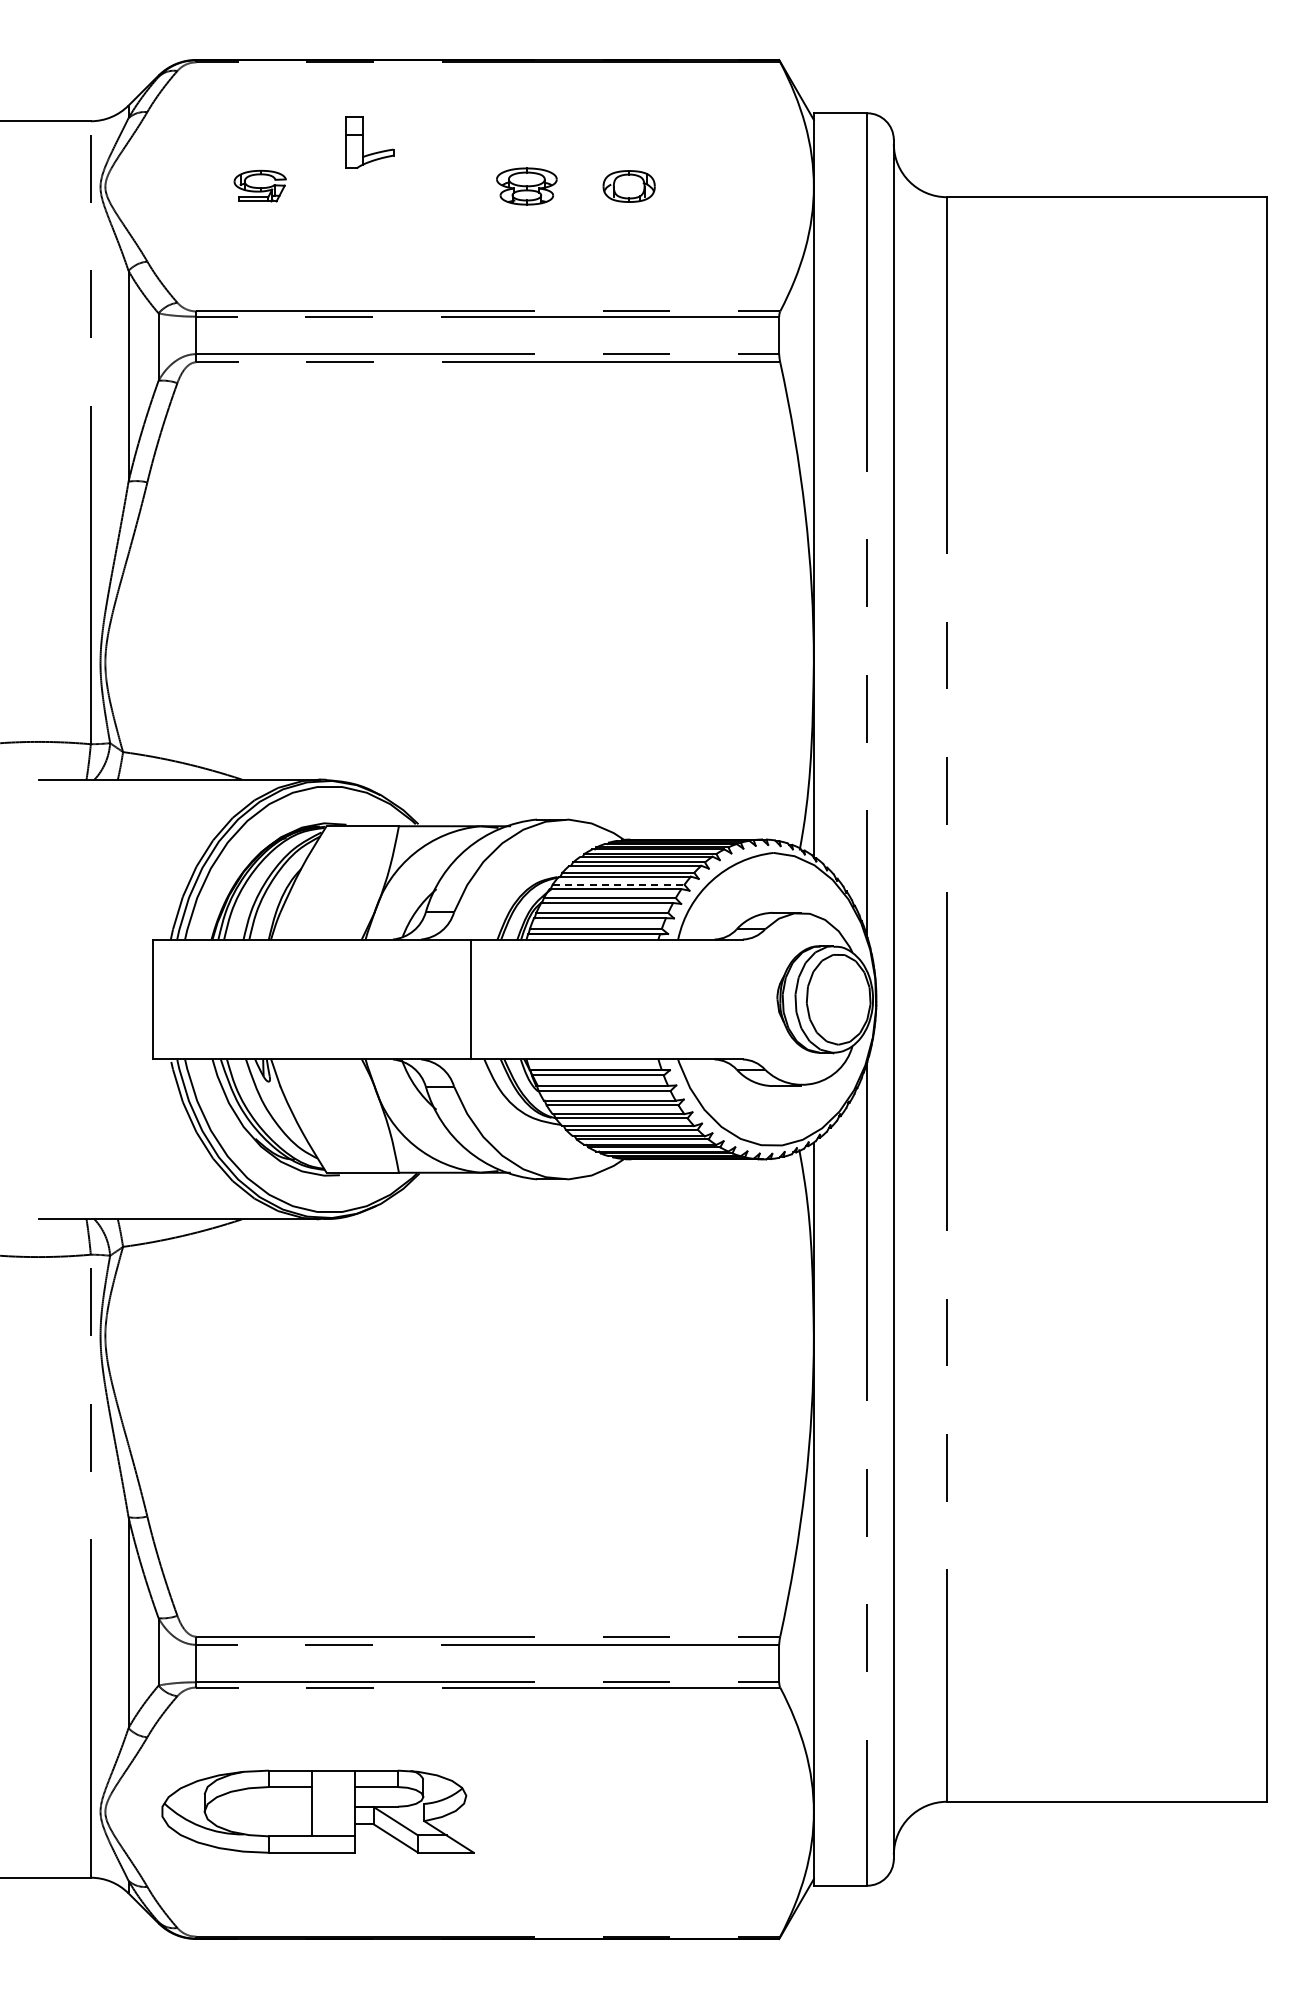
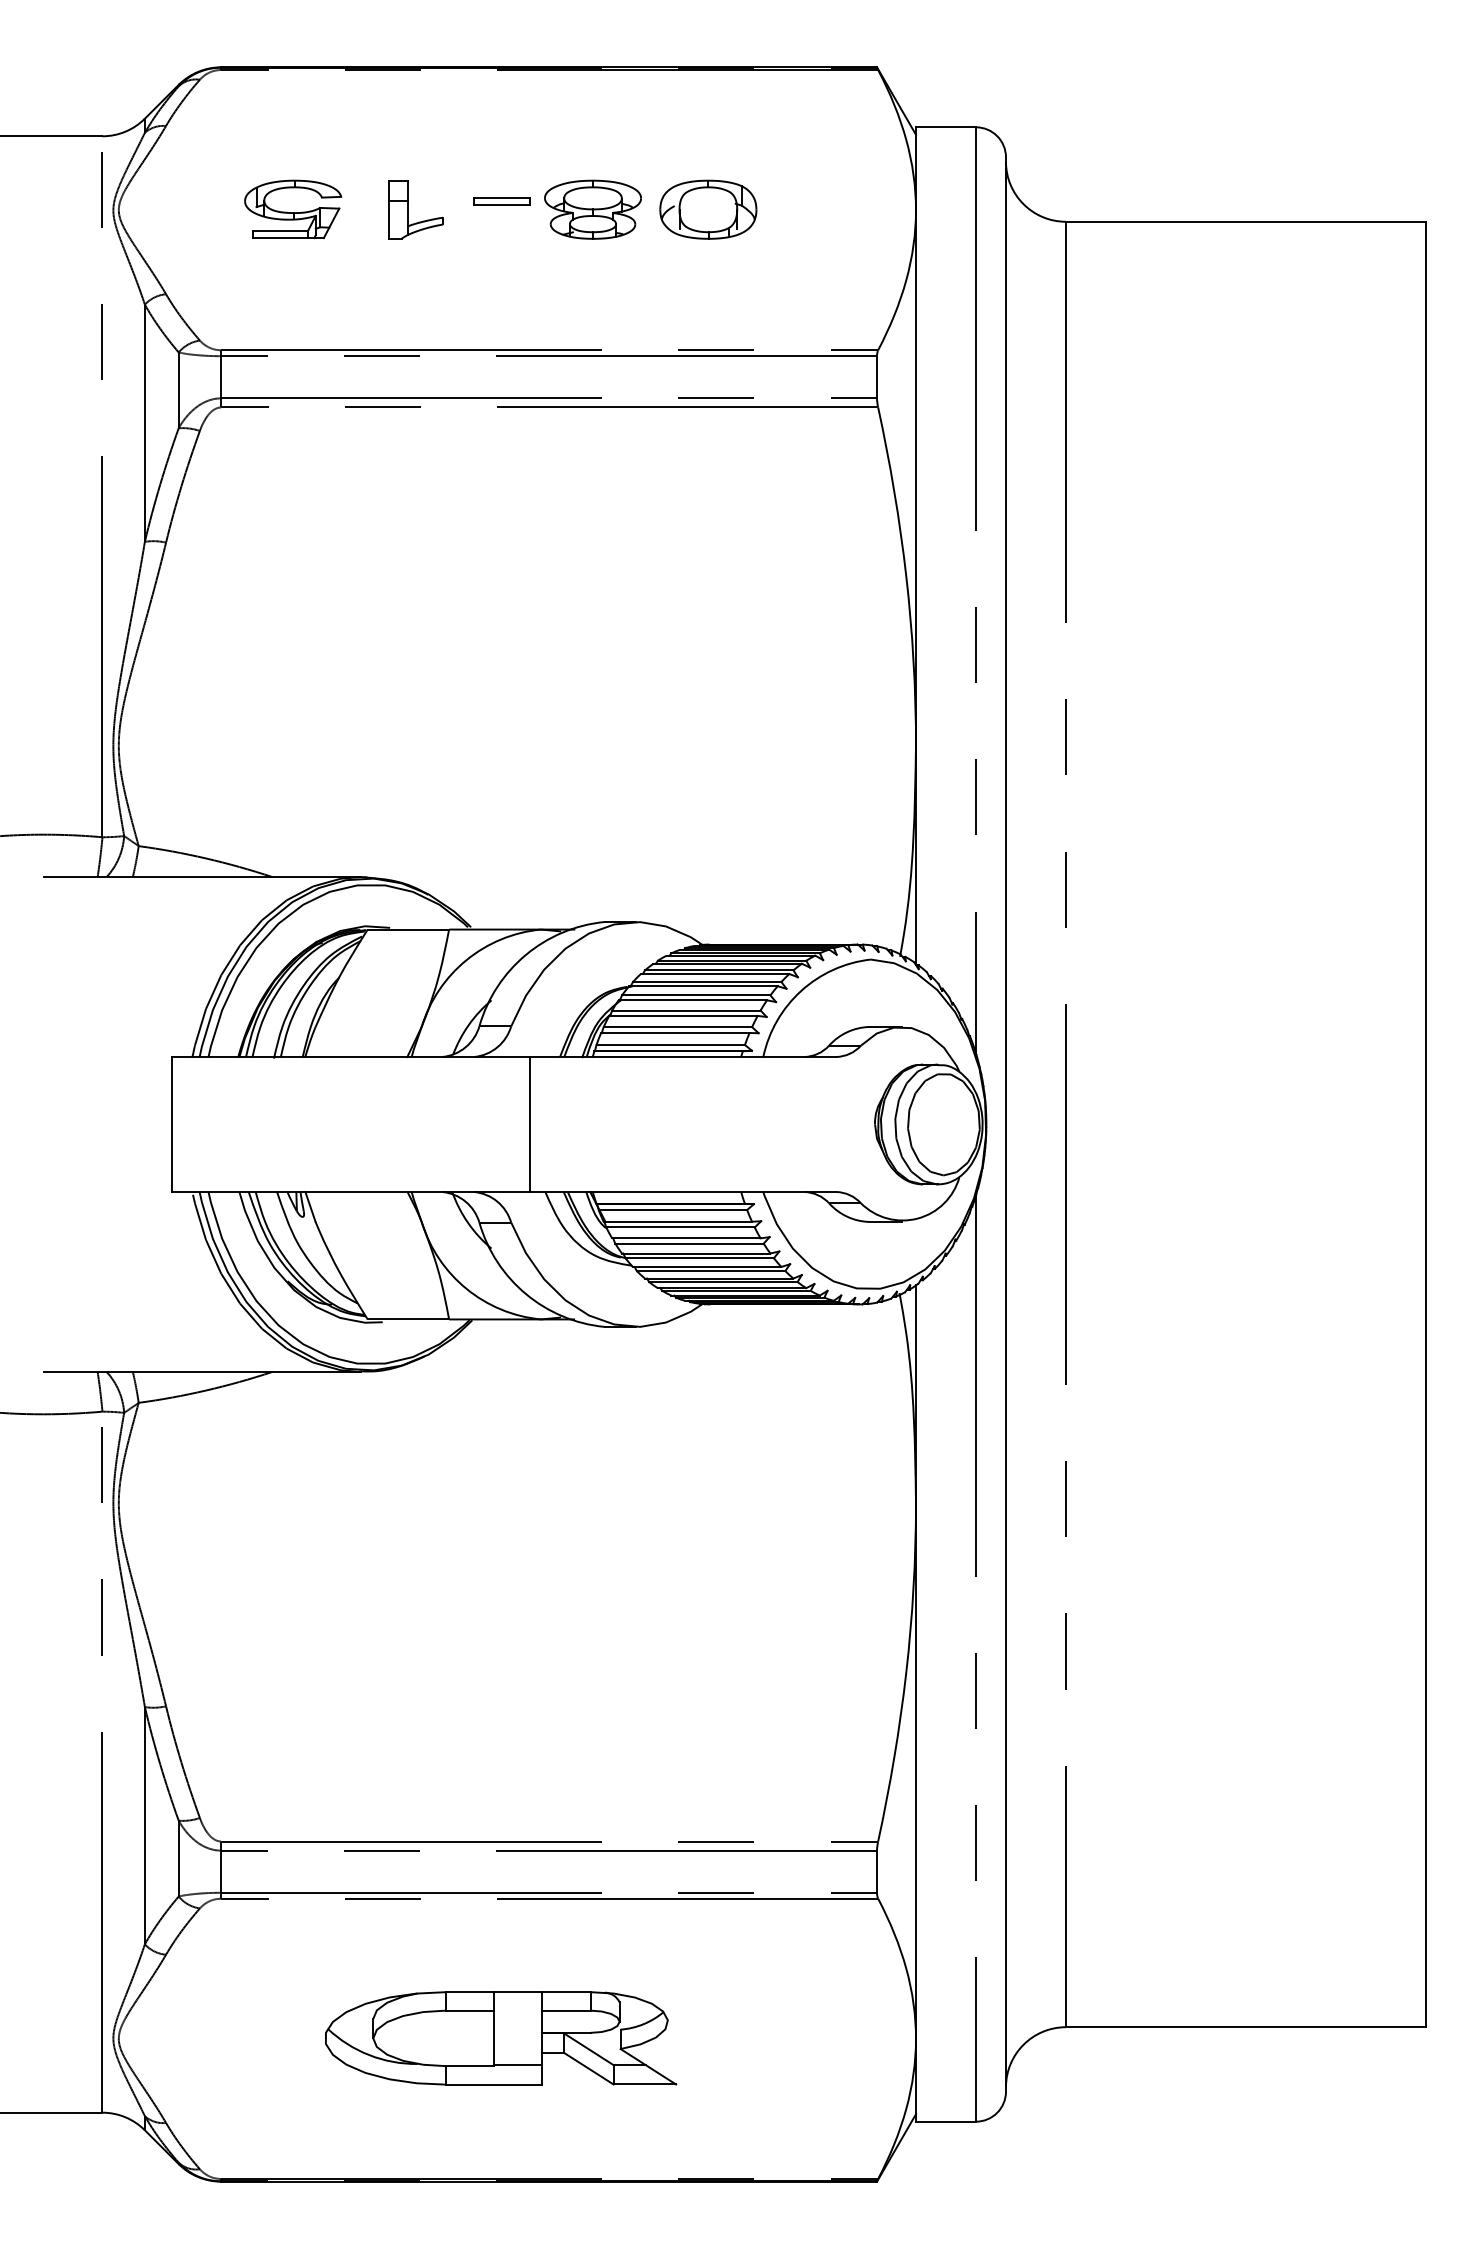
part: (369, 142) -> (416, 209), moved
part: (445, 178) -> (501, 200), added
part: (259, 185) -> (292, 208), size x1.67
part: (526, 186) -> (592, 209), size x1.43
part: (628, 186) -> (707, 209), size x1.67
line: (618, 884) -> (696, 995), dashed -> solid
part: (317, 1811) -> (500, 2038), moved

